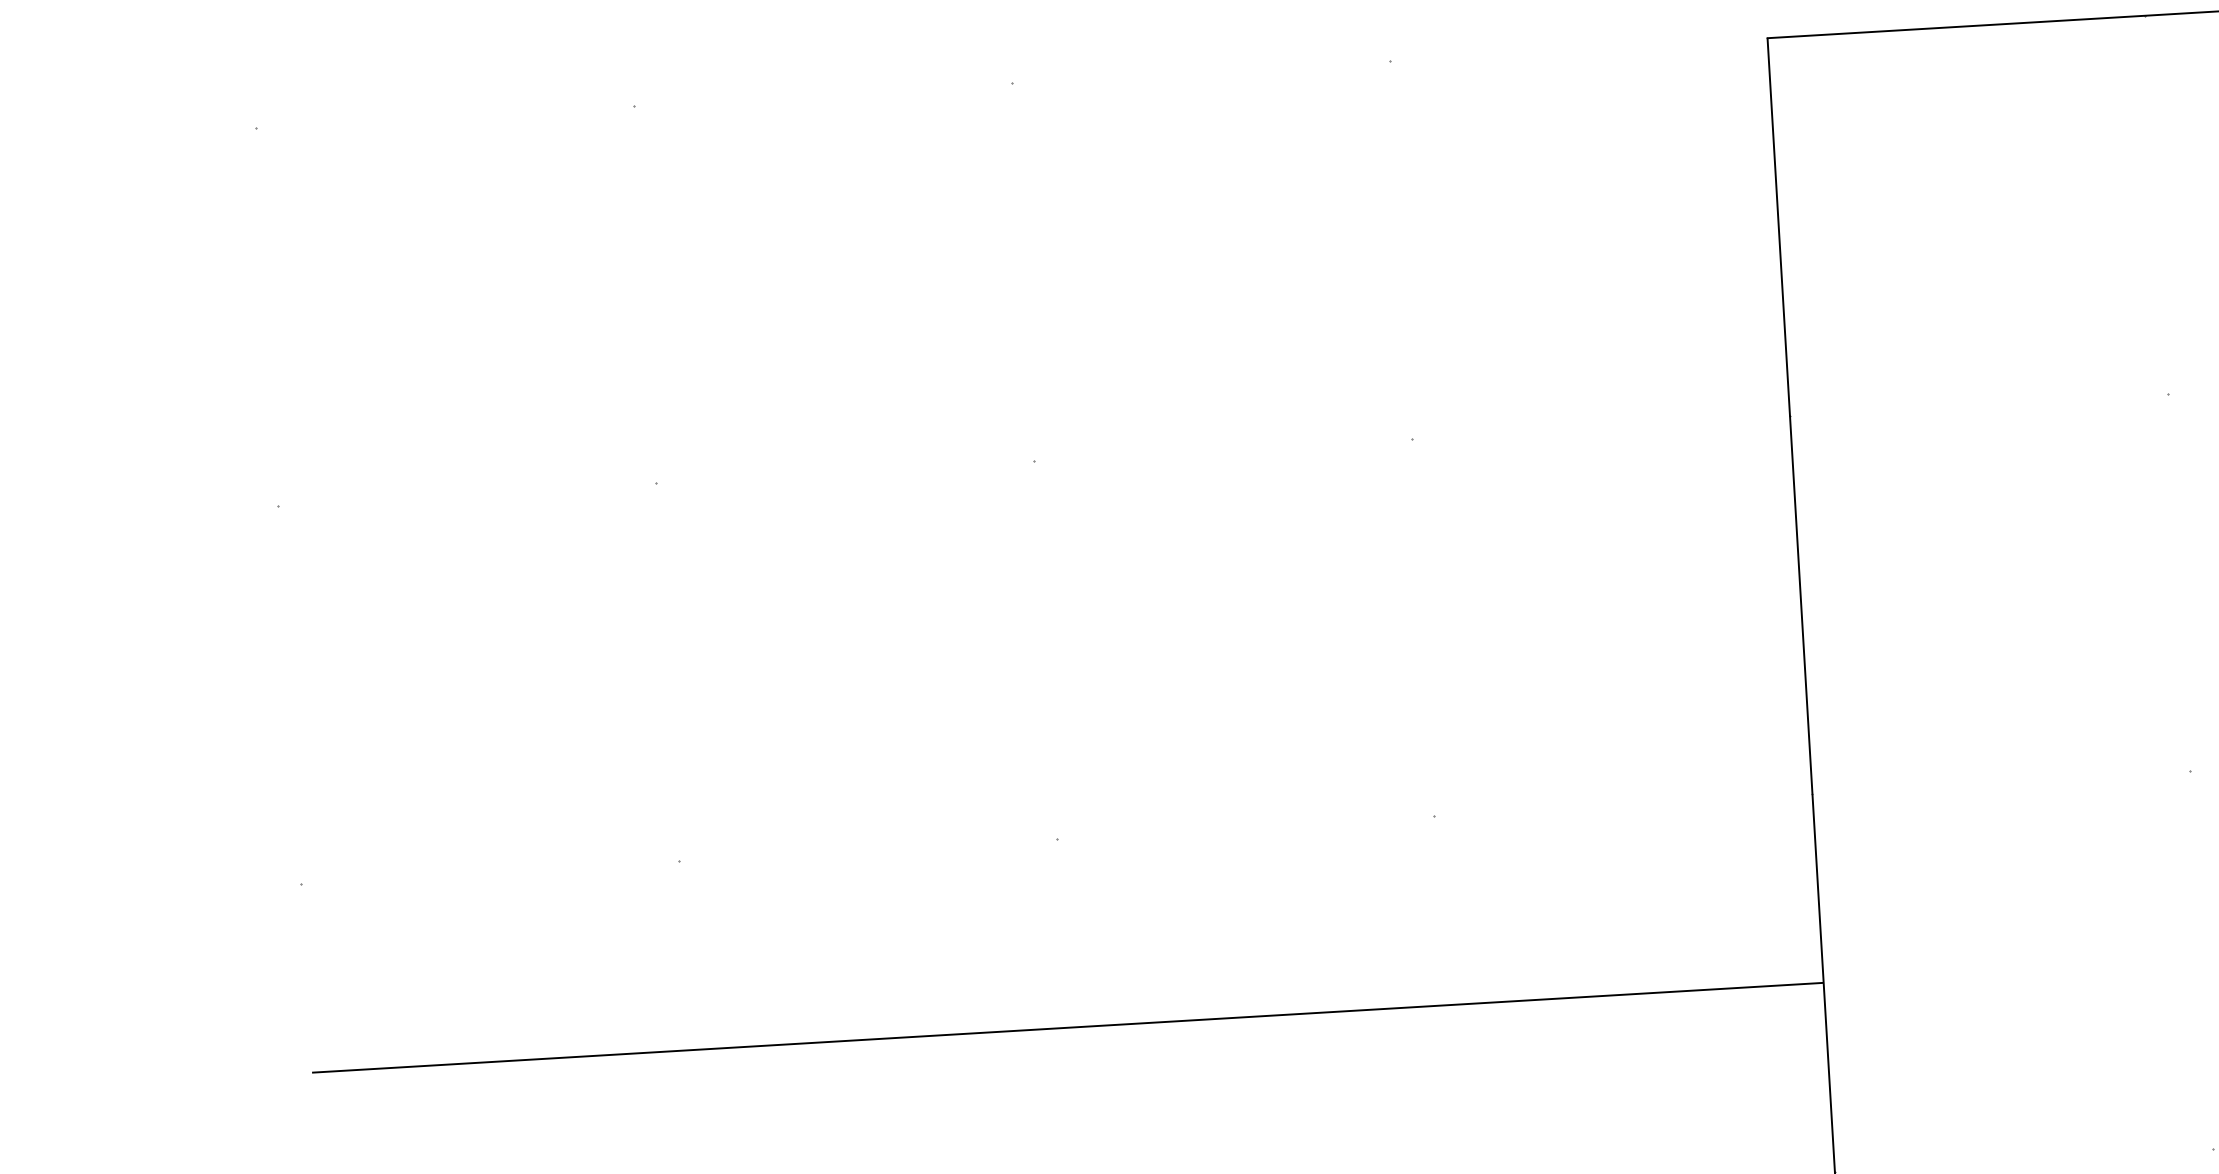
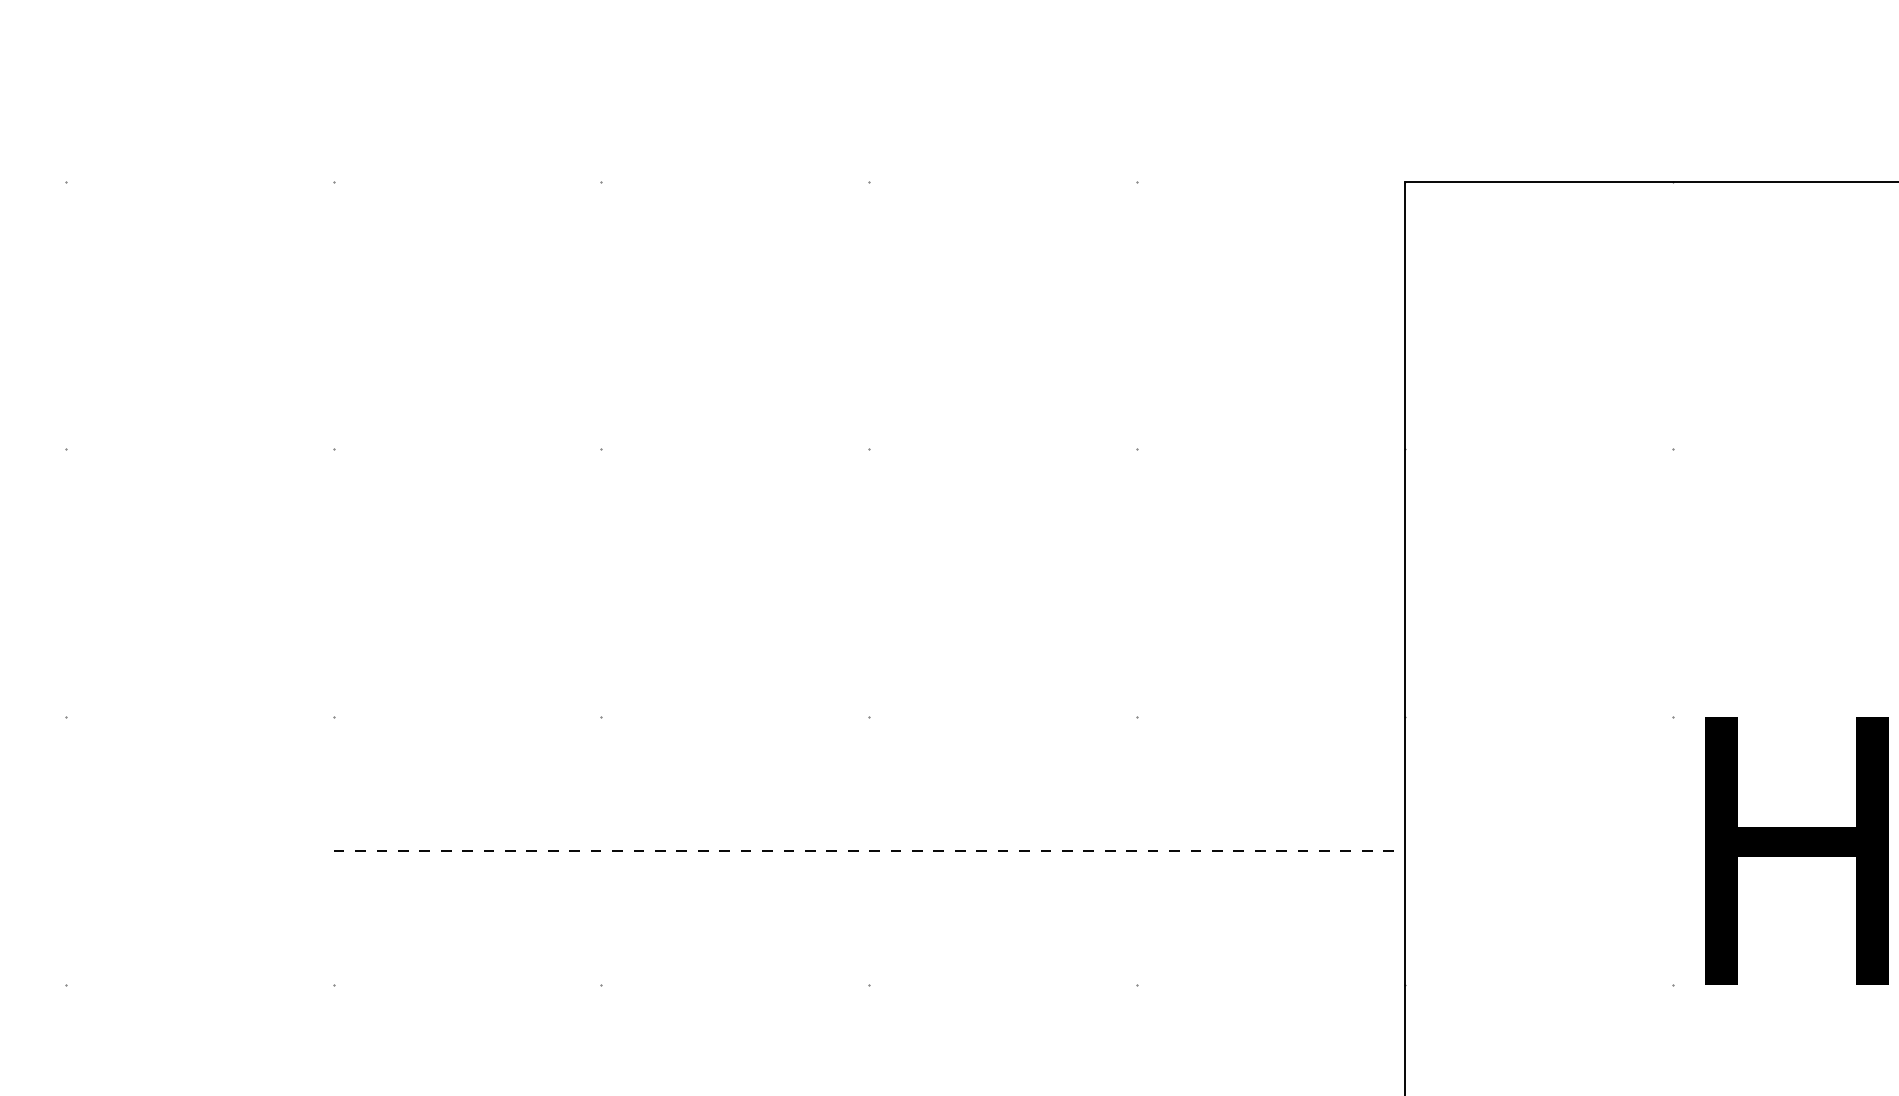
line: (1068, 1027) -> (869, 850), solid -> dashed

